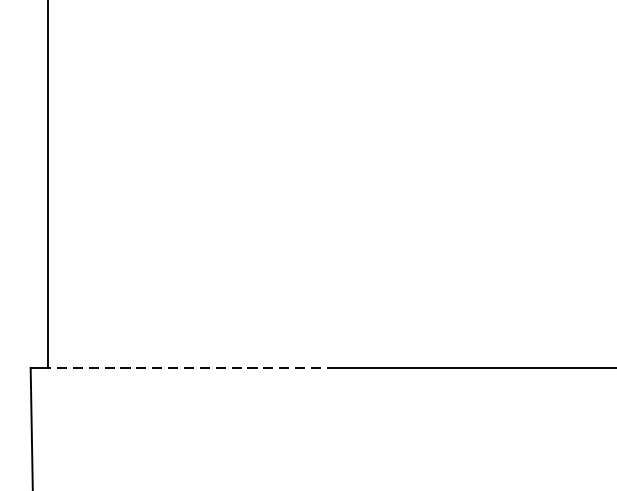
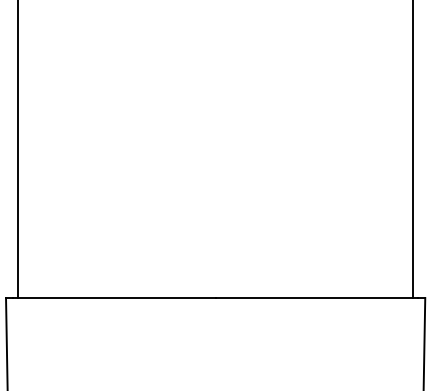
line: (187, 368) -> (114, 298), dashed -> solid

